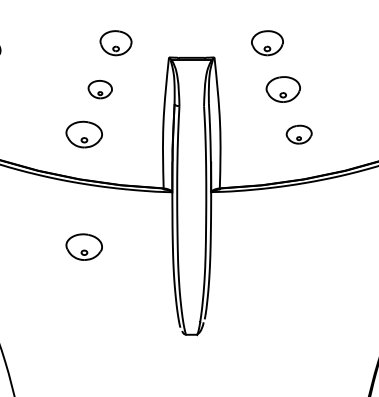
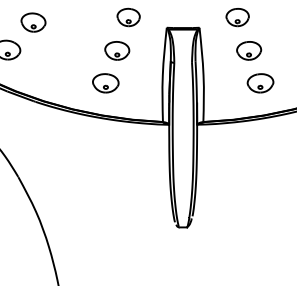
part: (100, 89) -> (117, 50), size x1.43
part: (299, 134) -> (260, 83), size x1.43
part: (83, 247) -> (105, 164), removed

